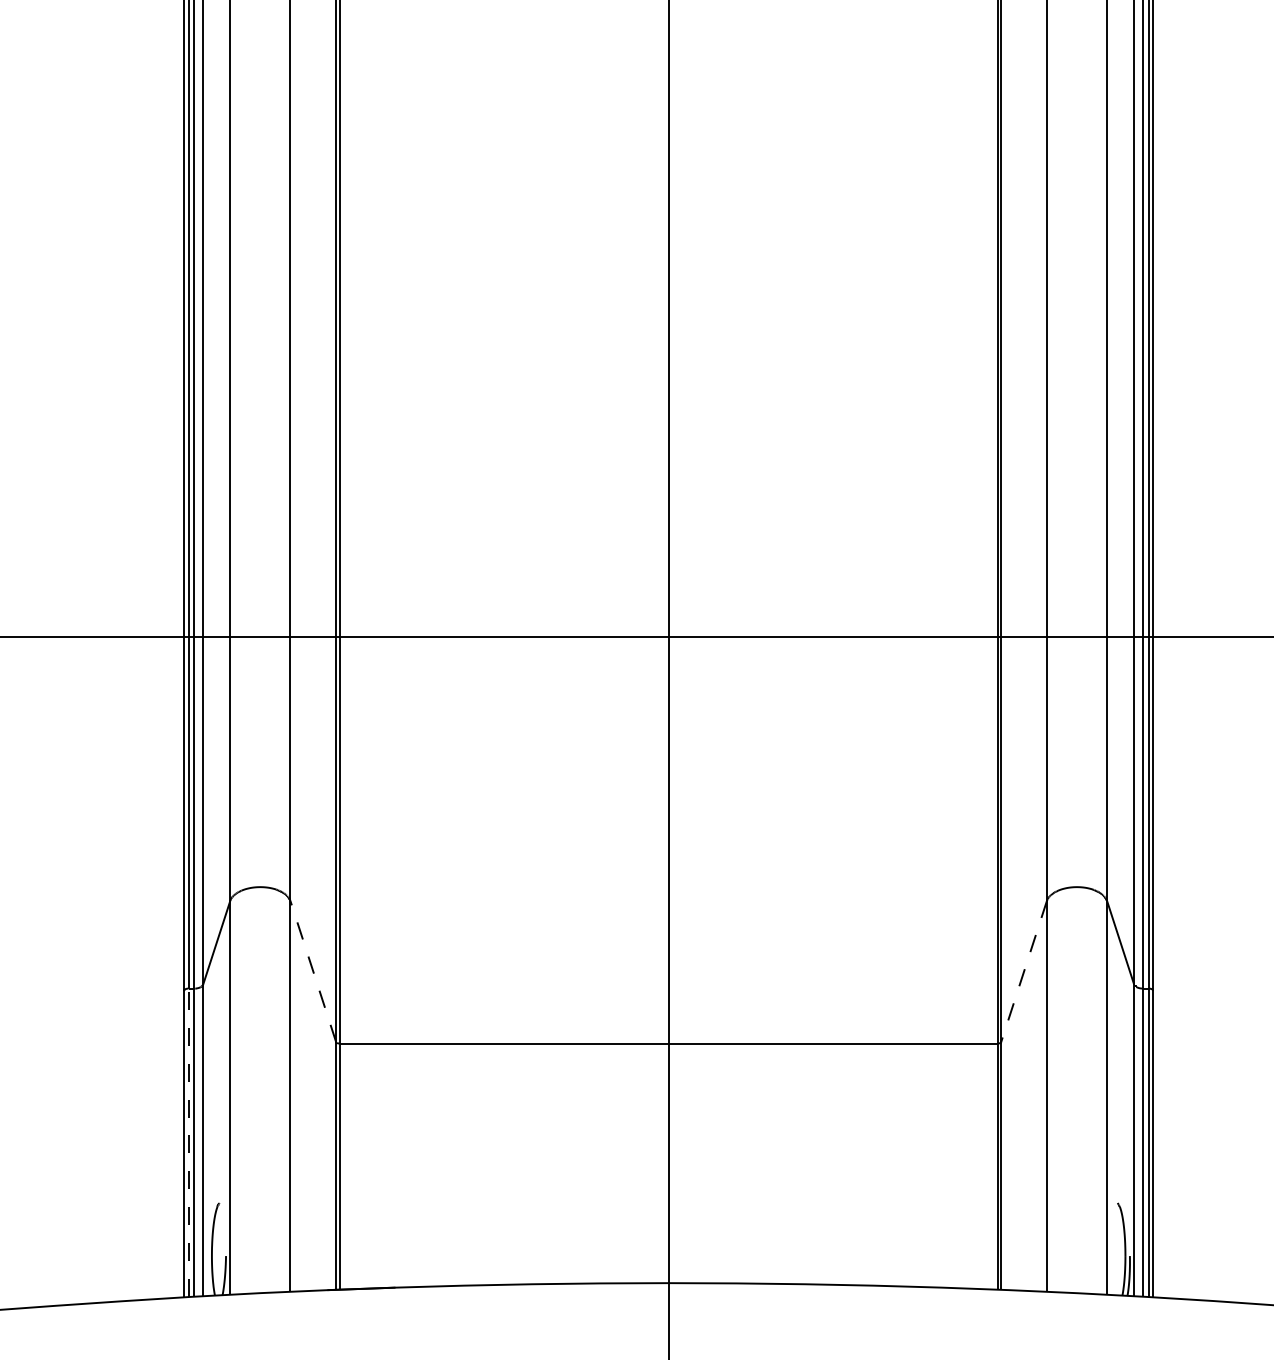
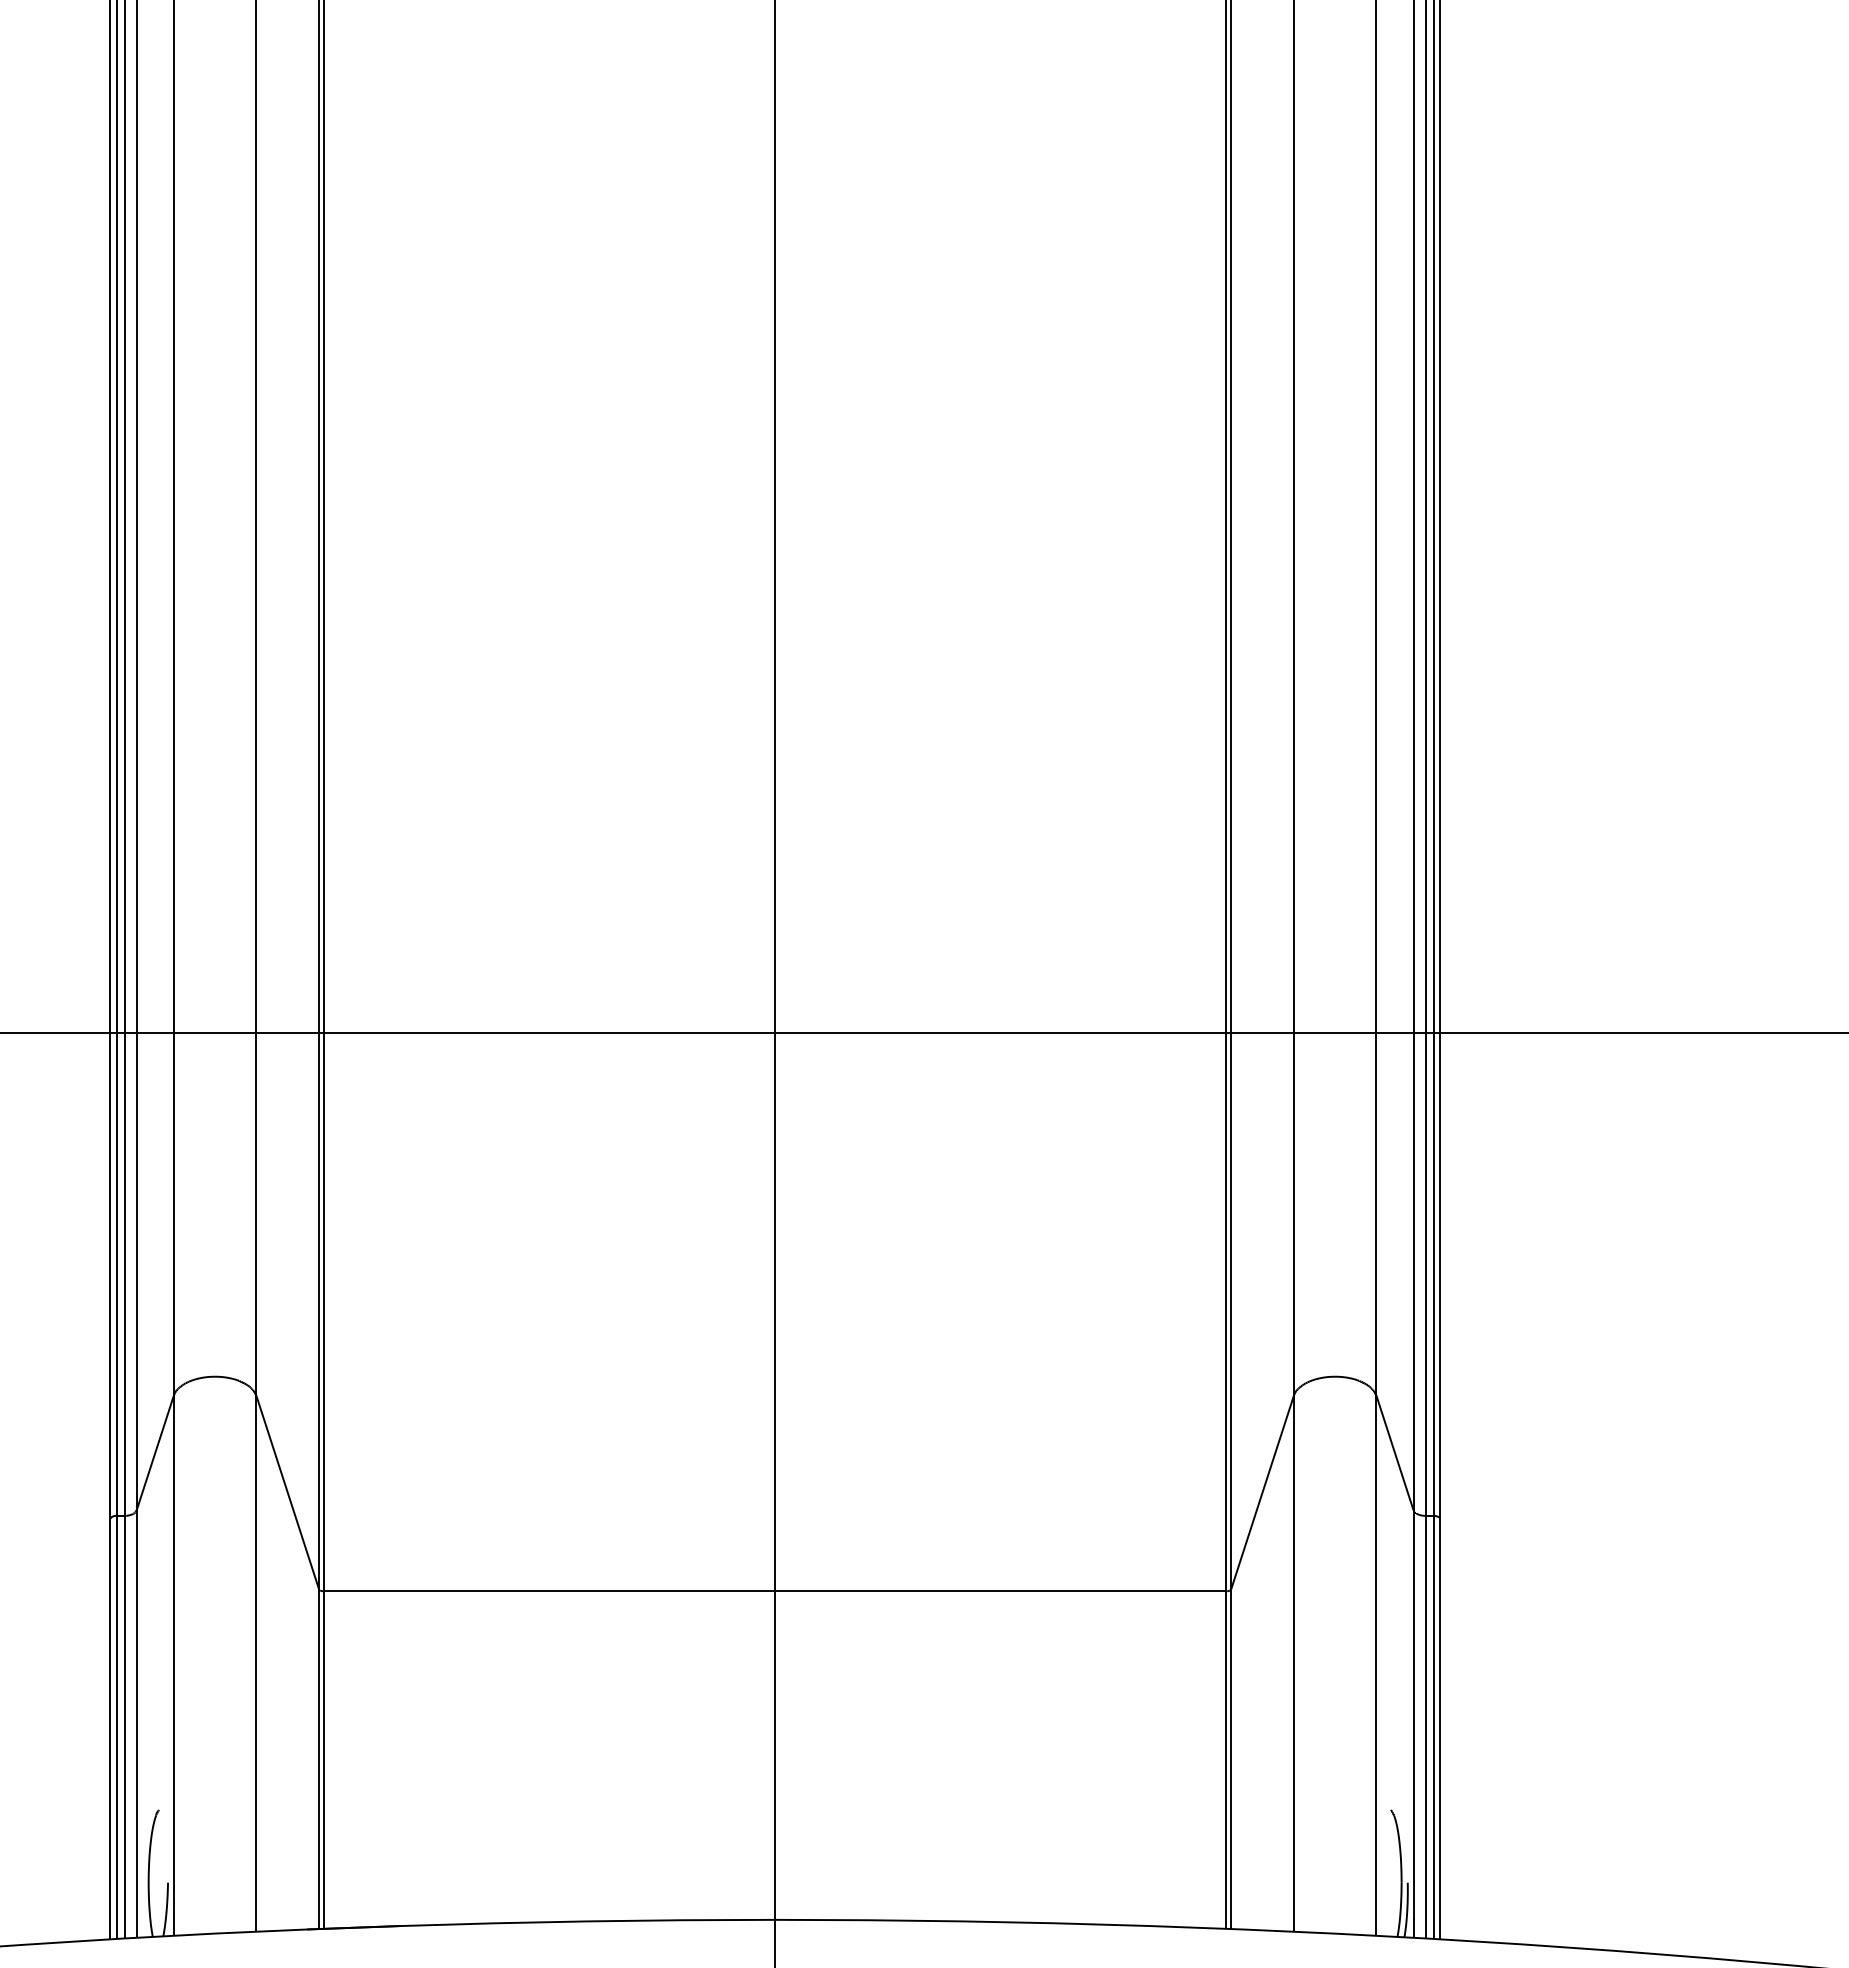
line: (313, 971) -> (287, 1492), dashed -> solid
line: (1024, 971) -> (1262, 1492), dashed -> solid
line: (188, 1142) -> (116, 1727), dashed -> solid

